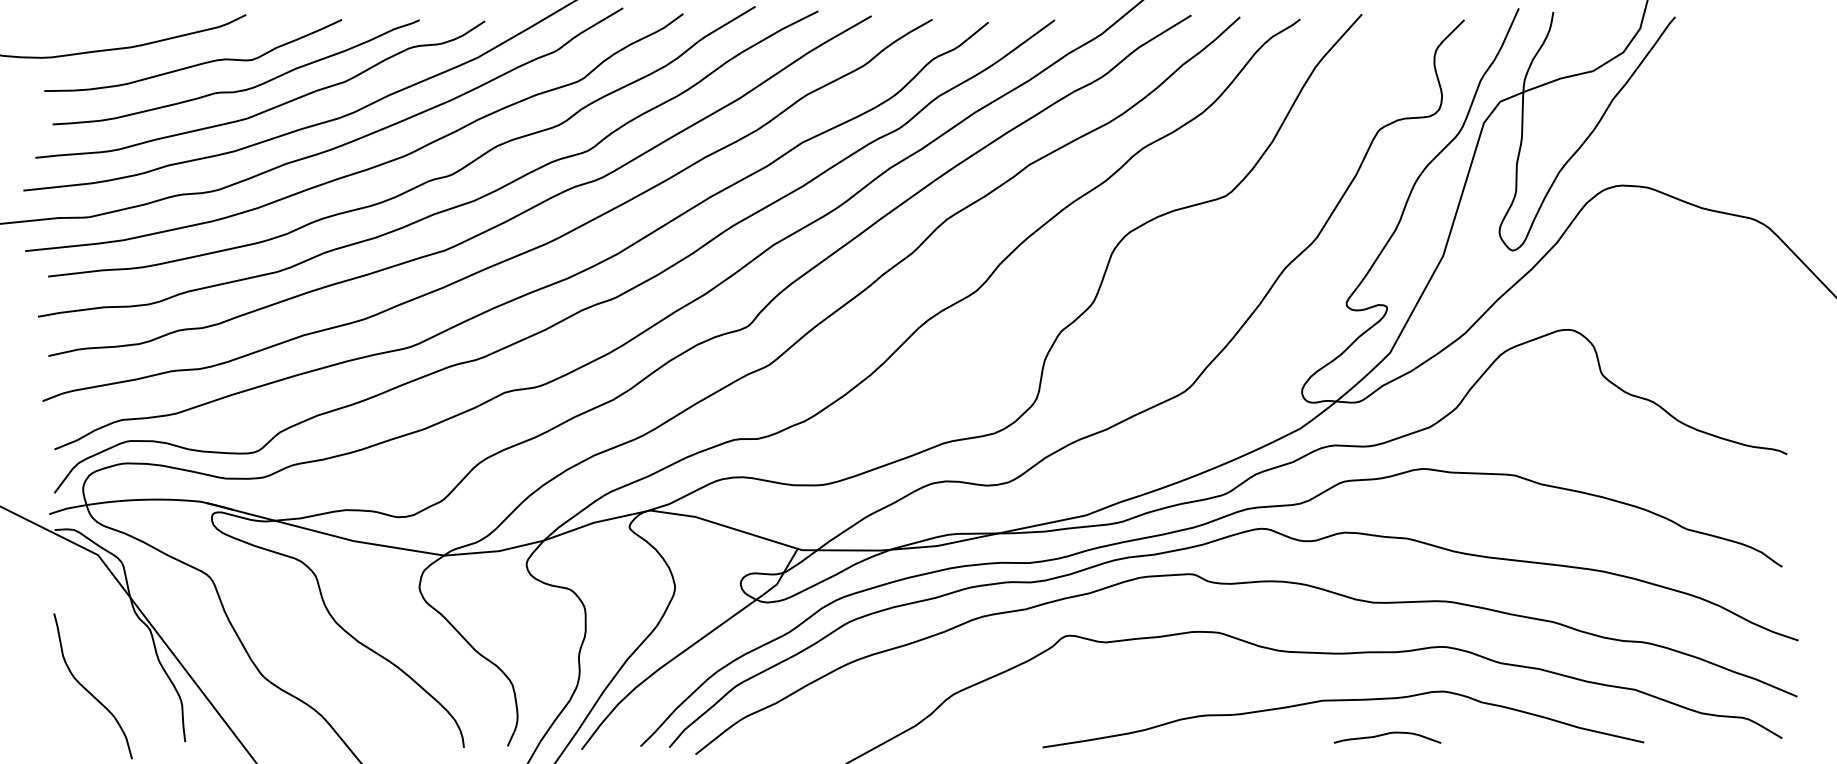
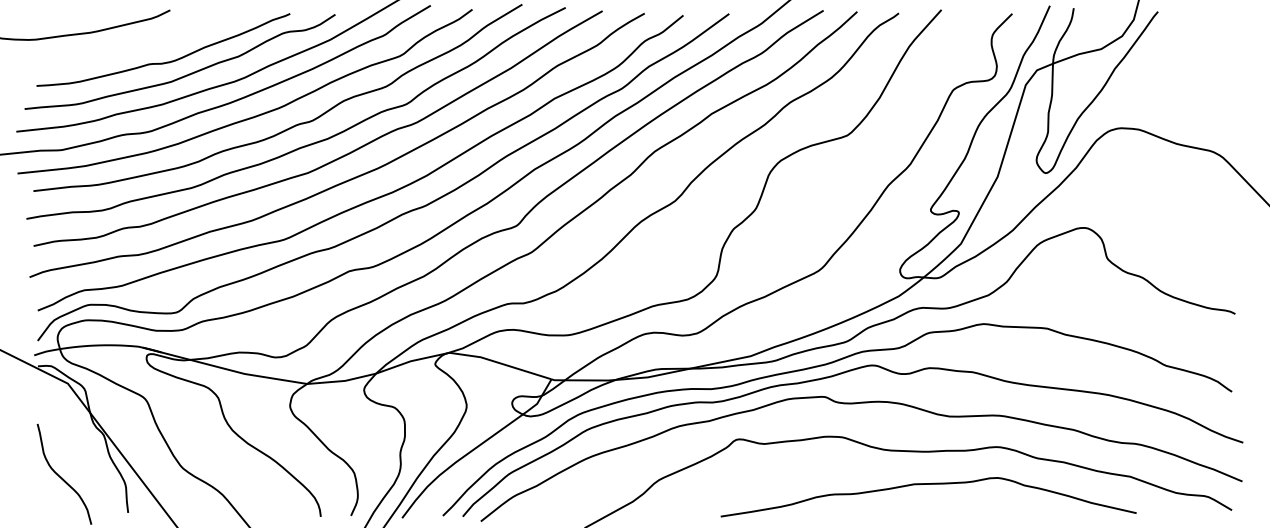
curve: (192, 64) -> (133, 44), removed
curve: (1386, 735) -> (958, 508), removed

